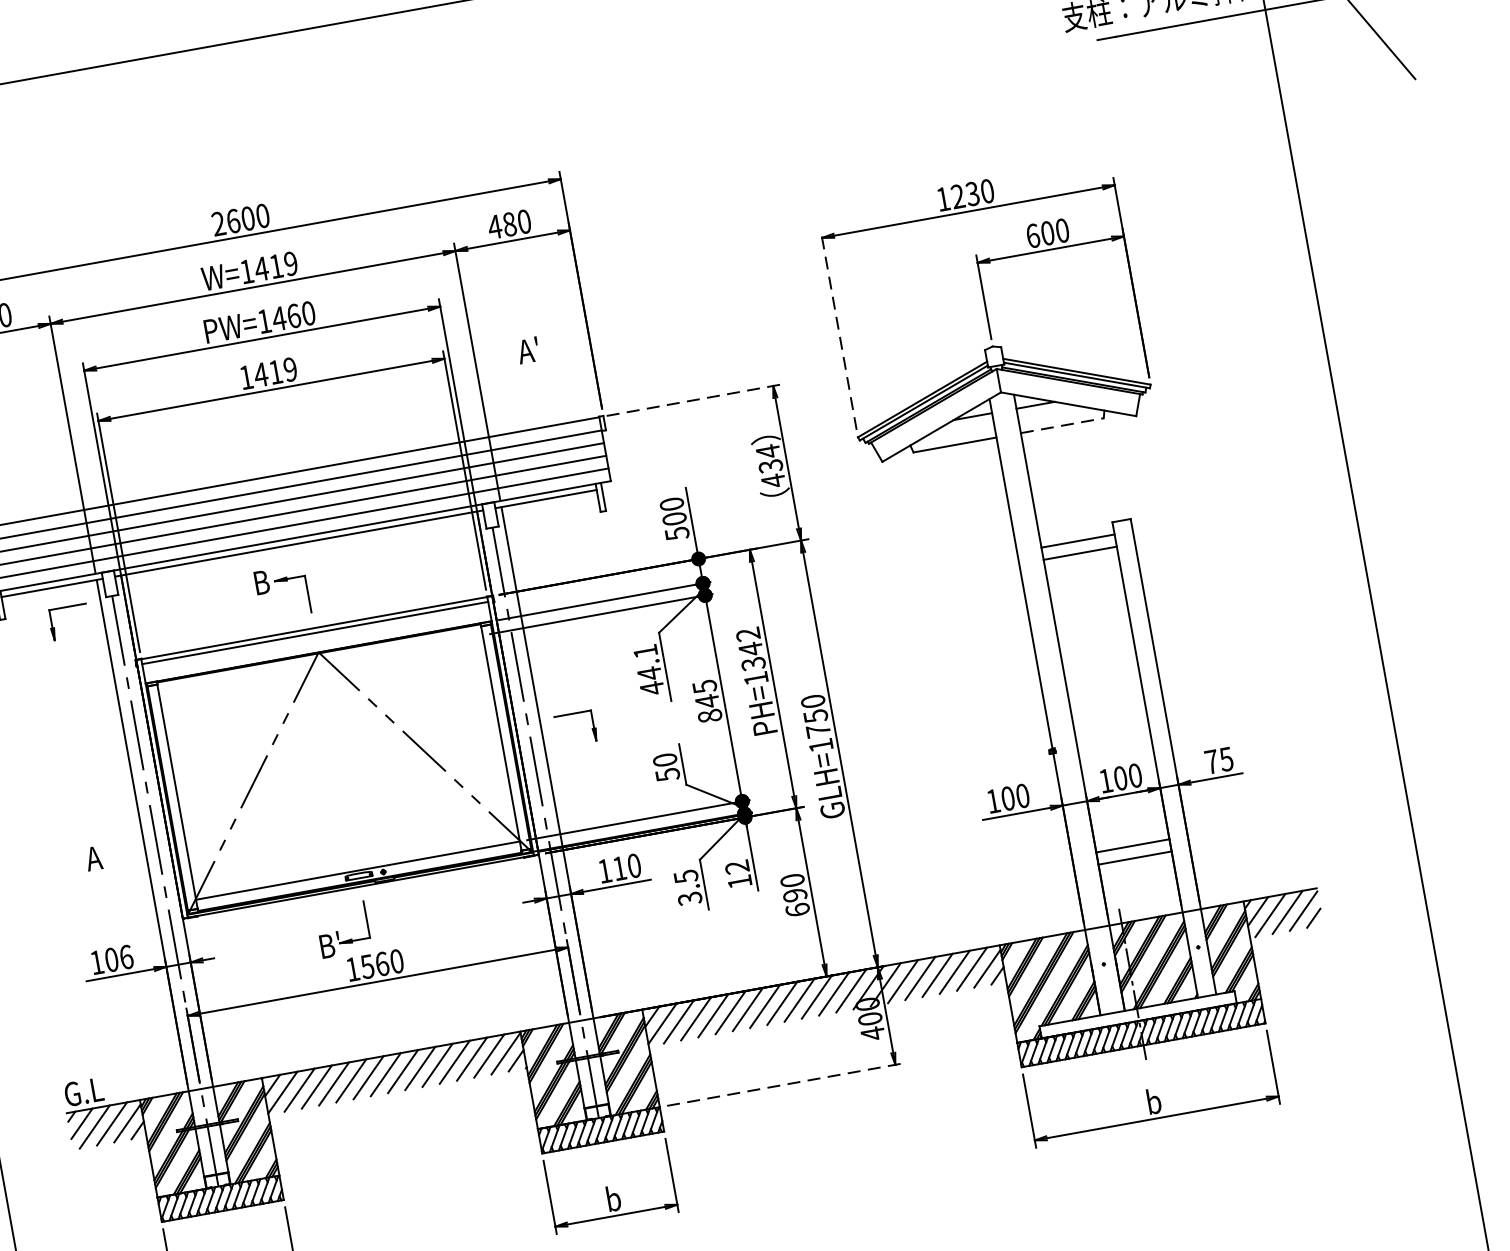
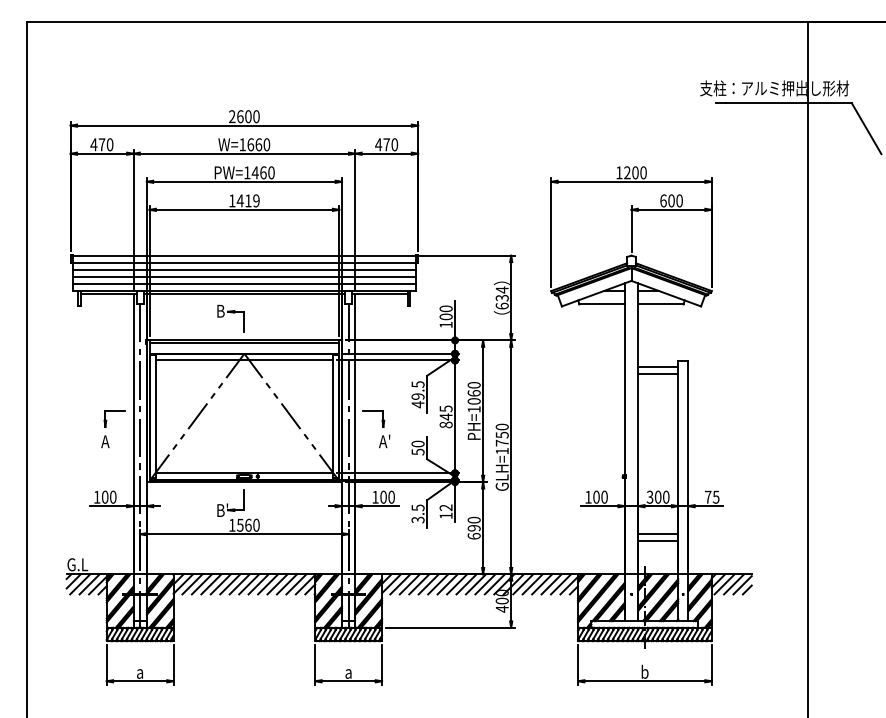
text: (972, 193) -> (635, 172), 1230 -> 1200
text: (509, 223) -> (386, 144), 480 -> 470
text: (275, 266) -> (258, 144), W=1419 -> W=1660
line: (839, 330) -> (551, 232), dashed -> solid
text: (528, 350) -> (384, 441), moved
line: (693, 399) -> (467, 255), dashed -> solid
line: (1061, 425) -> (660, 304), dashed -> solid
text: (771, 479) -> (501, 305), 434 -> 634
text: (675, 533) -> (445, 324), 500 -> 100
part: (66, 608) -> (114, 411), moved
text: (749, 649) -> (473, 393), PH=1342 -> PH=1060
text: (646, 662) -> (417, 390), 44.1 -> 49.5
line: (321, 664) -> (244, 360), added
text: (1104, 779) -> (649, 496), 100 -> 300
text: (619, 867) -> (383, 496), 110 -> 100
text: (126, 955) -> (113, 496), 106 -> 100
line: (784, 1084) -> (450, 627), dashed -> solid
text: (612, 1197) -> (348, 671), b -> a

